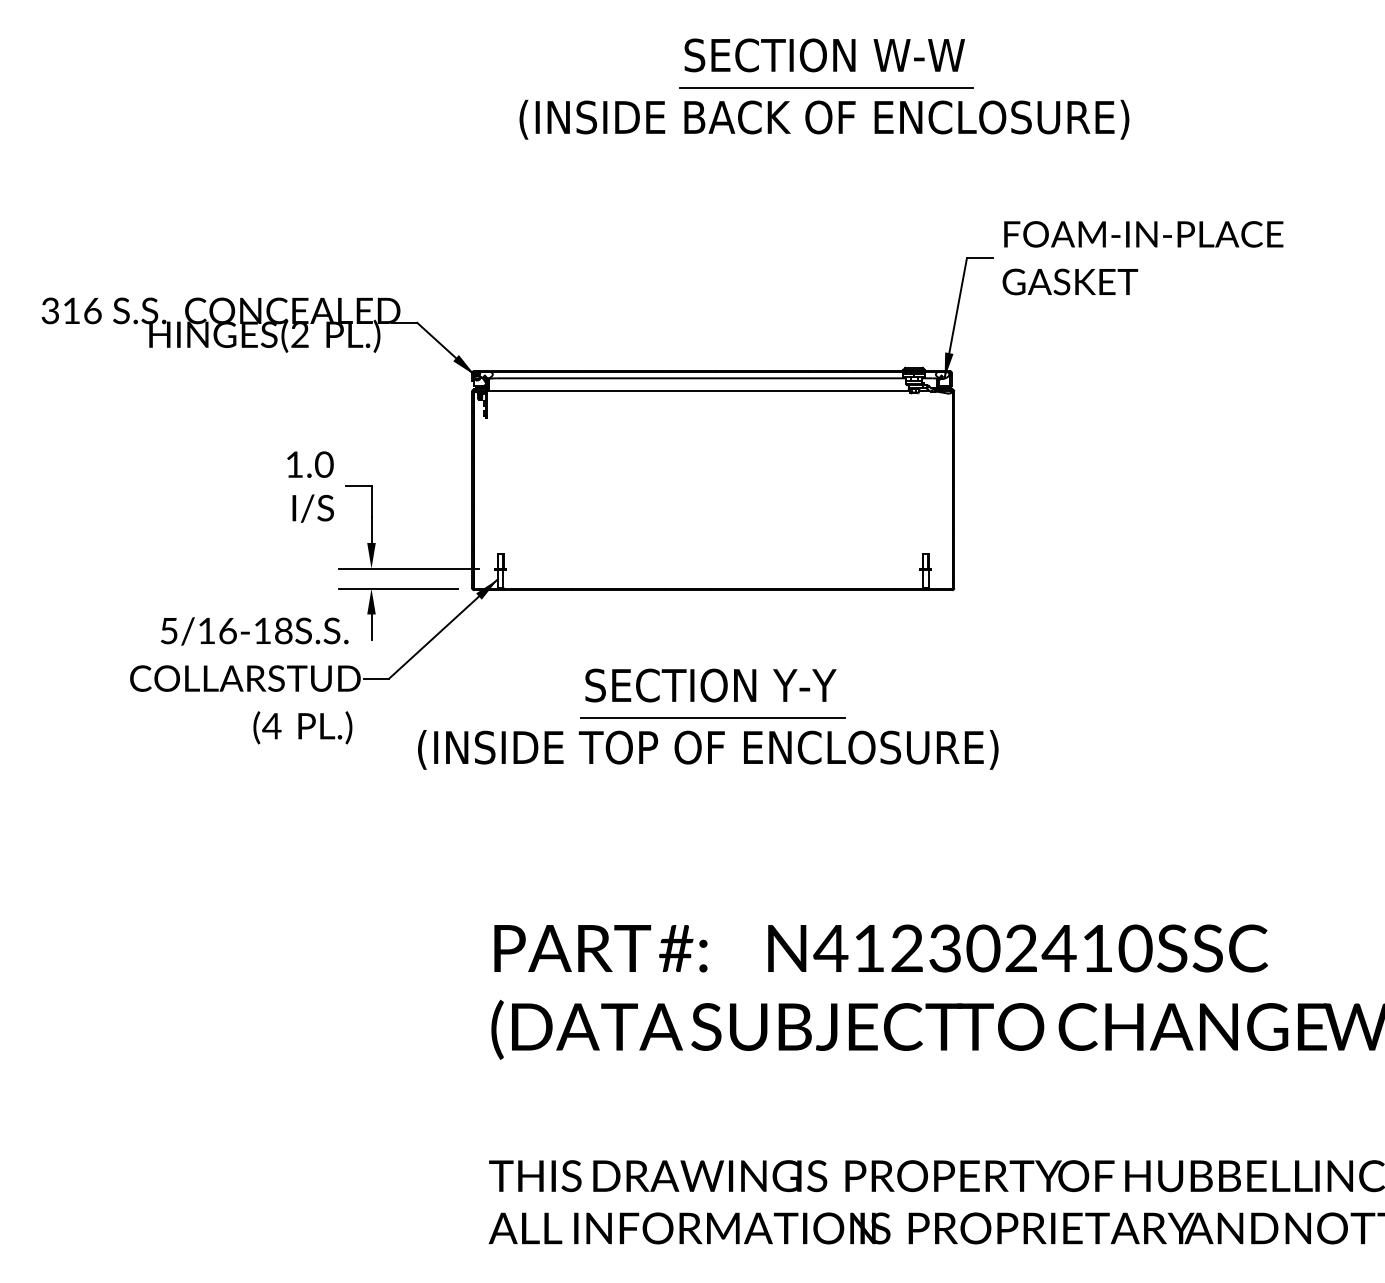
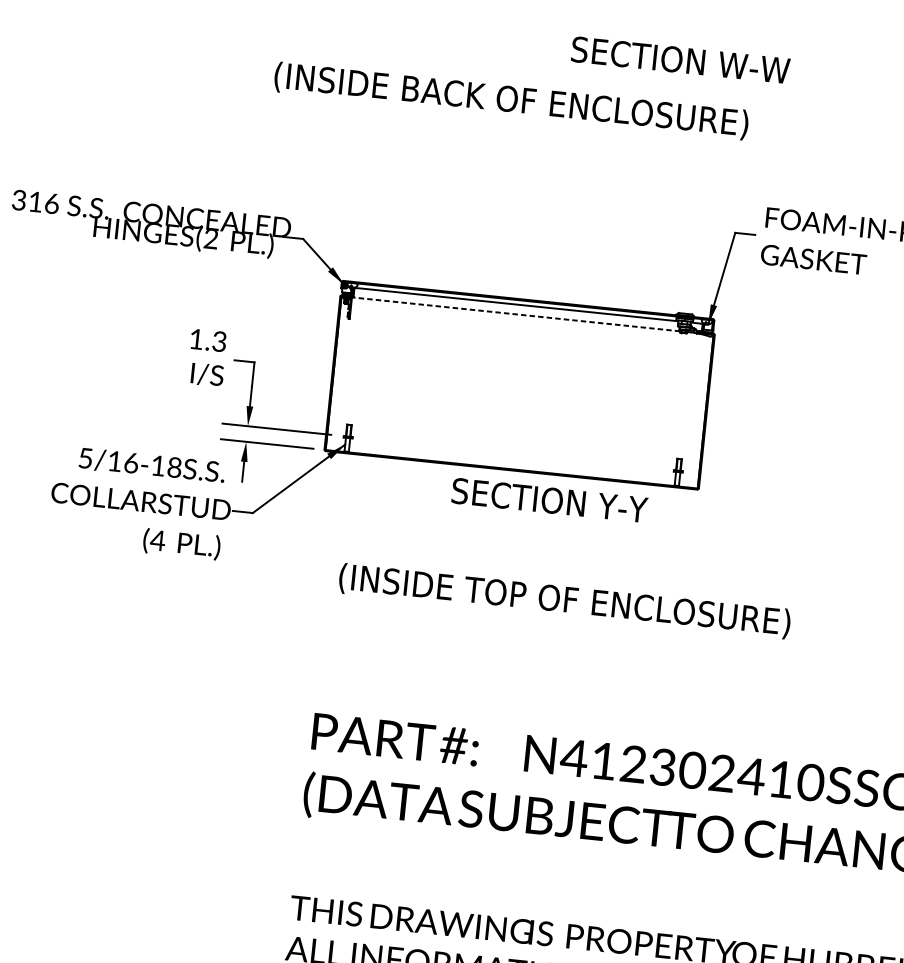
text: (824, 55) -> (680, 60), moved
line: (826, 87) -> (639, 89), removed
text: (824, 119) -> (511, 100), moved
line: (697, 390) -> (515, 314), solid -> dashed
text: (324, 464) -> (219, 341), 1.0 -> 1.3
text: (710, 685) -> (549, 500), moved
line: (713, 717) -> (501, 569), removed
text: (708, 749) -> (565, 600), moved

